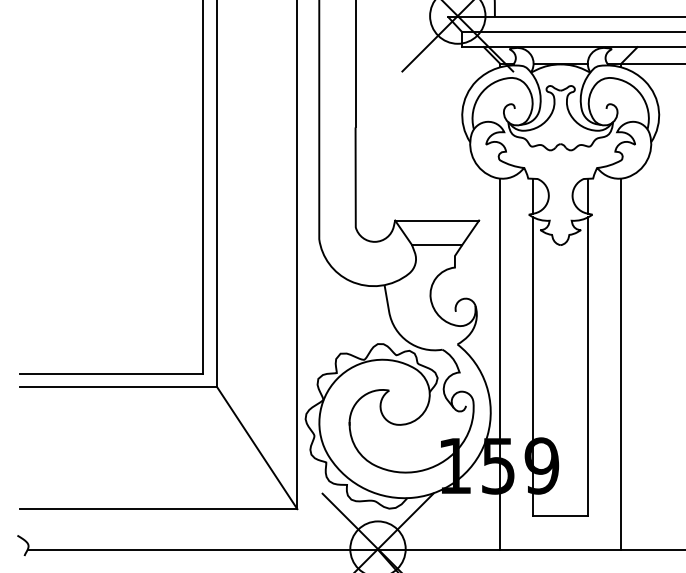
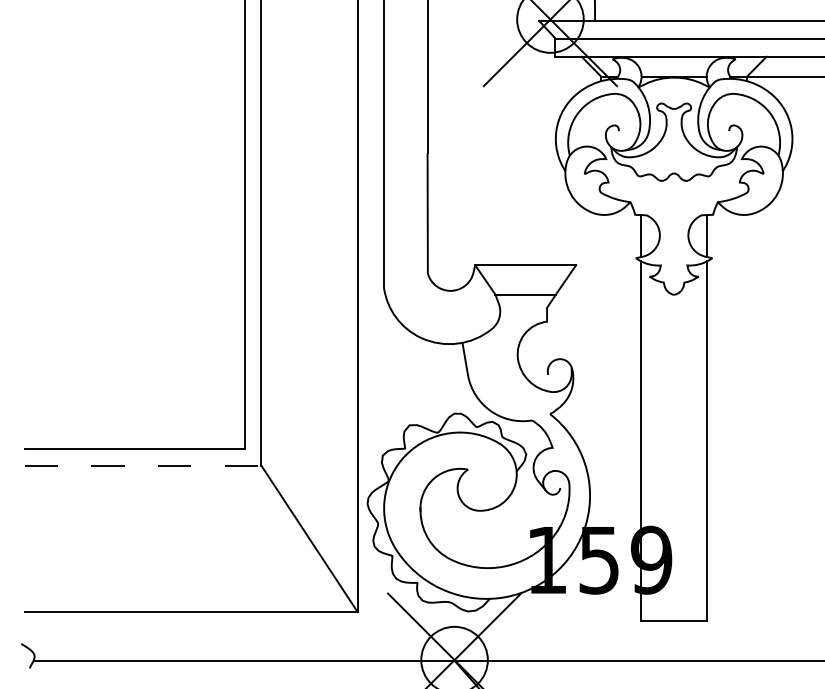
line: (500, 363) -> (601, 437), removed
line: (620, 363) -> (746, 437), removed
line: (119, 387) -> (143, 465), solid -> dashed

